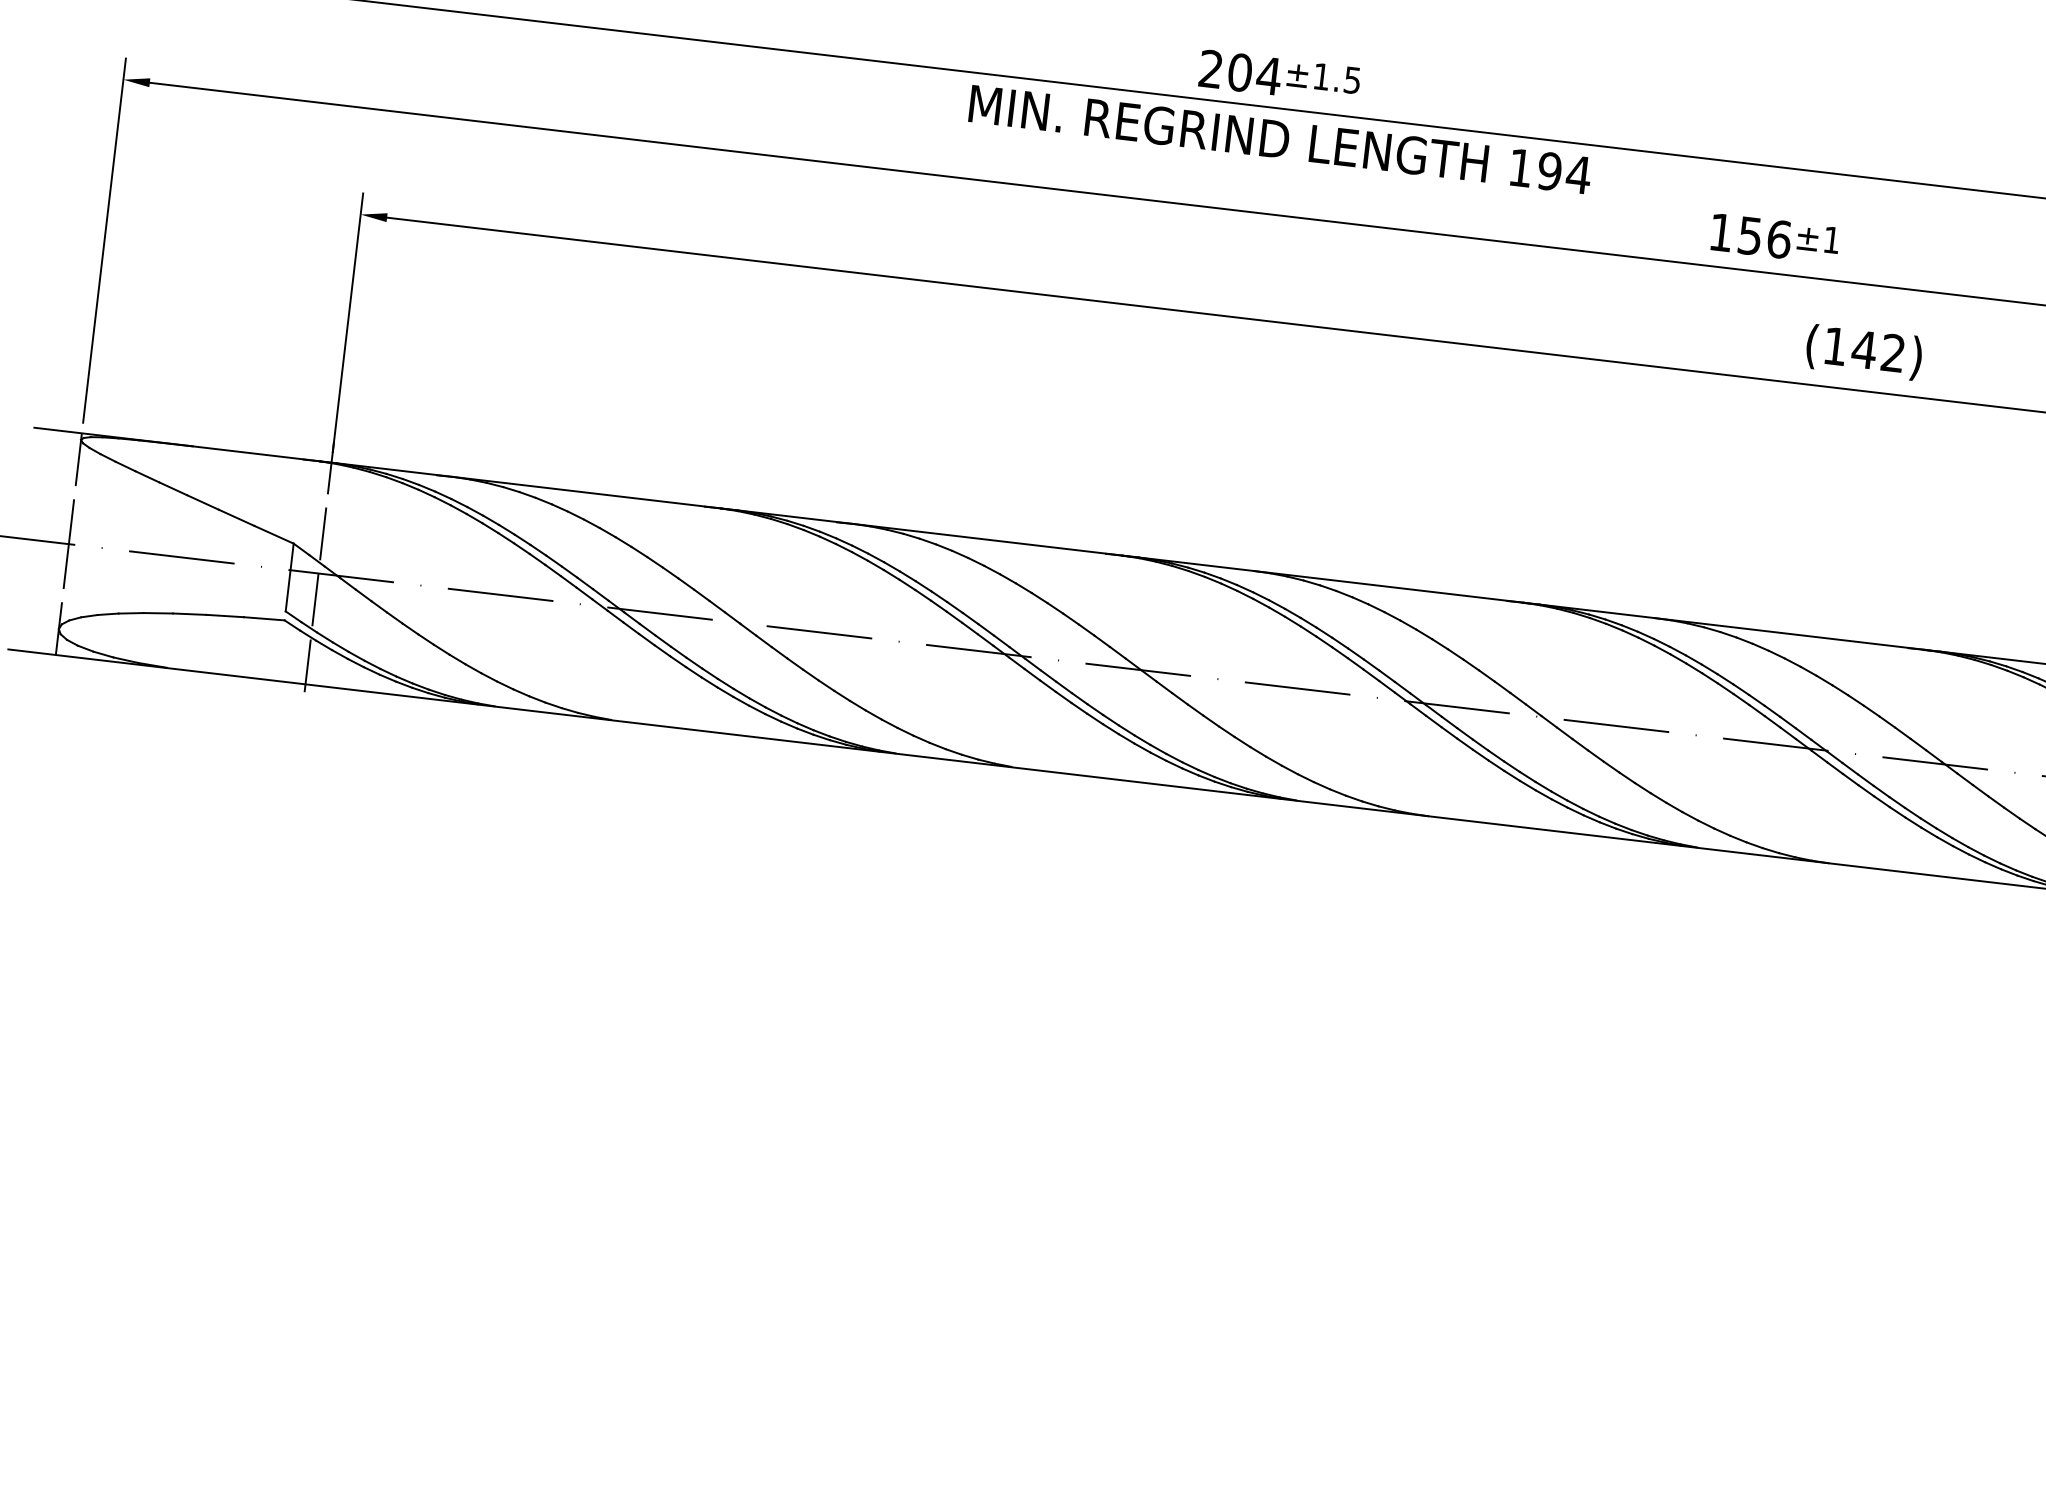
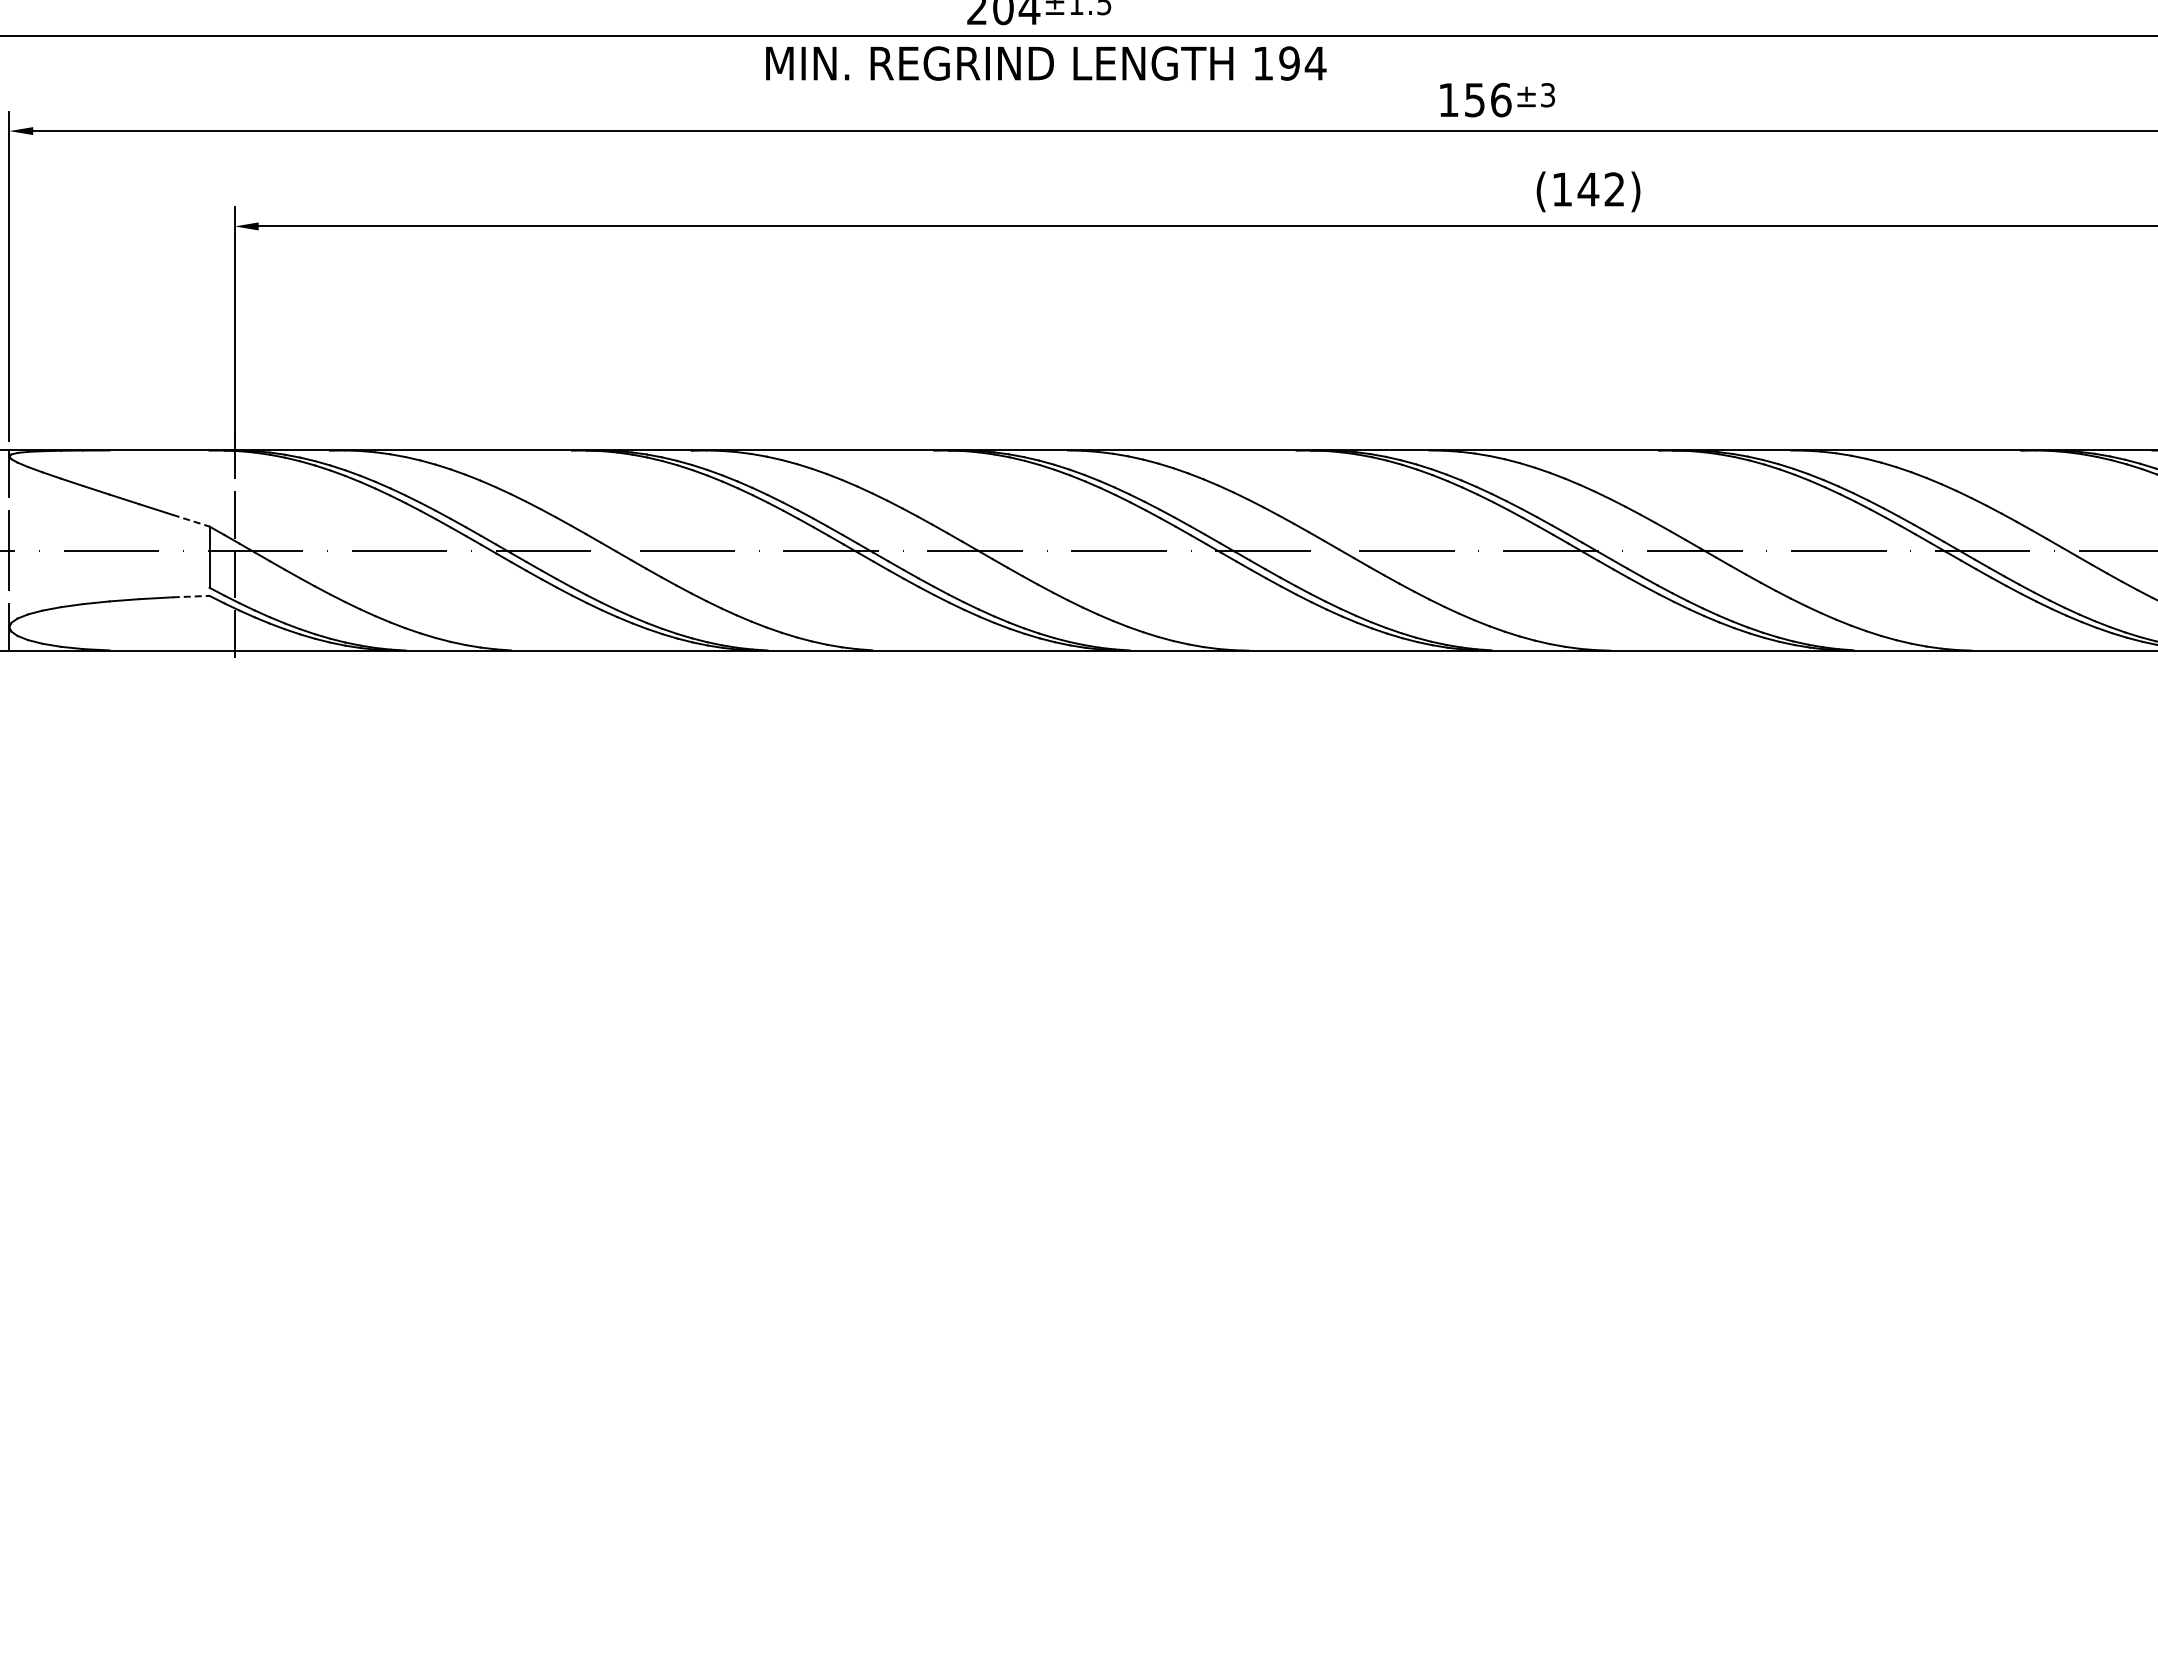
text: (1831, 240) -> (1547, 95), ±1 -> ±3
line: (274, 534) -> (191, 520), solid -> dashed
line: (264, 618) -> (191, 596), solid -> dashed

